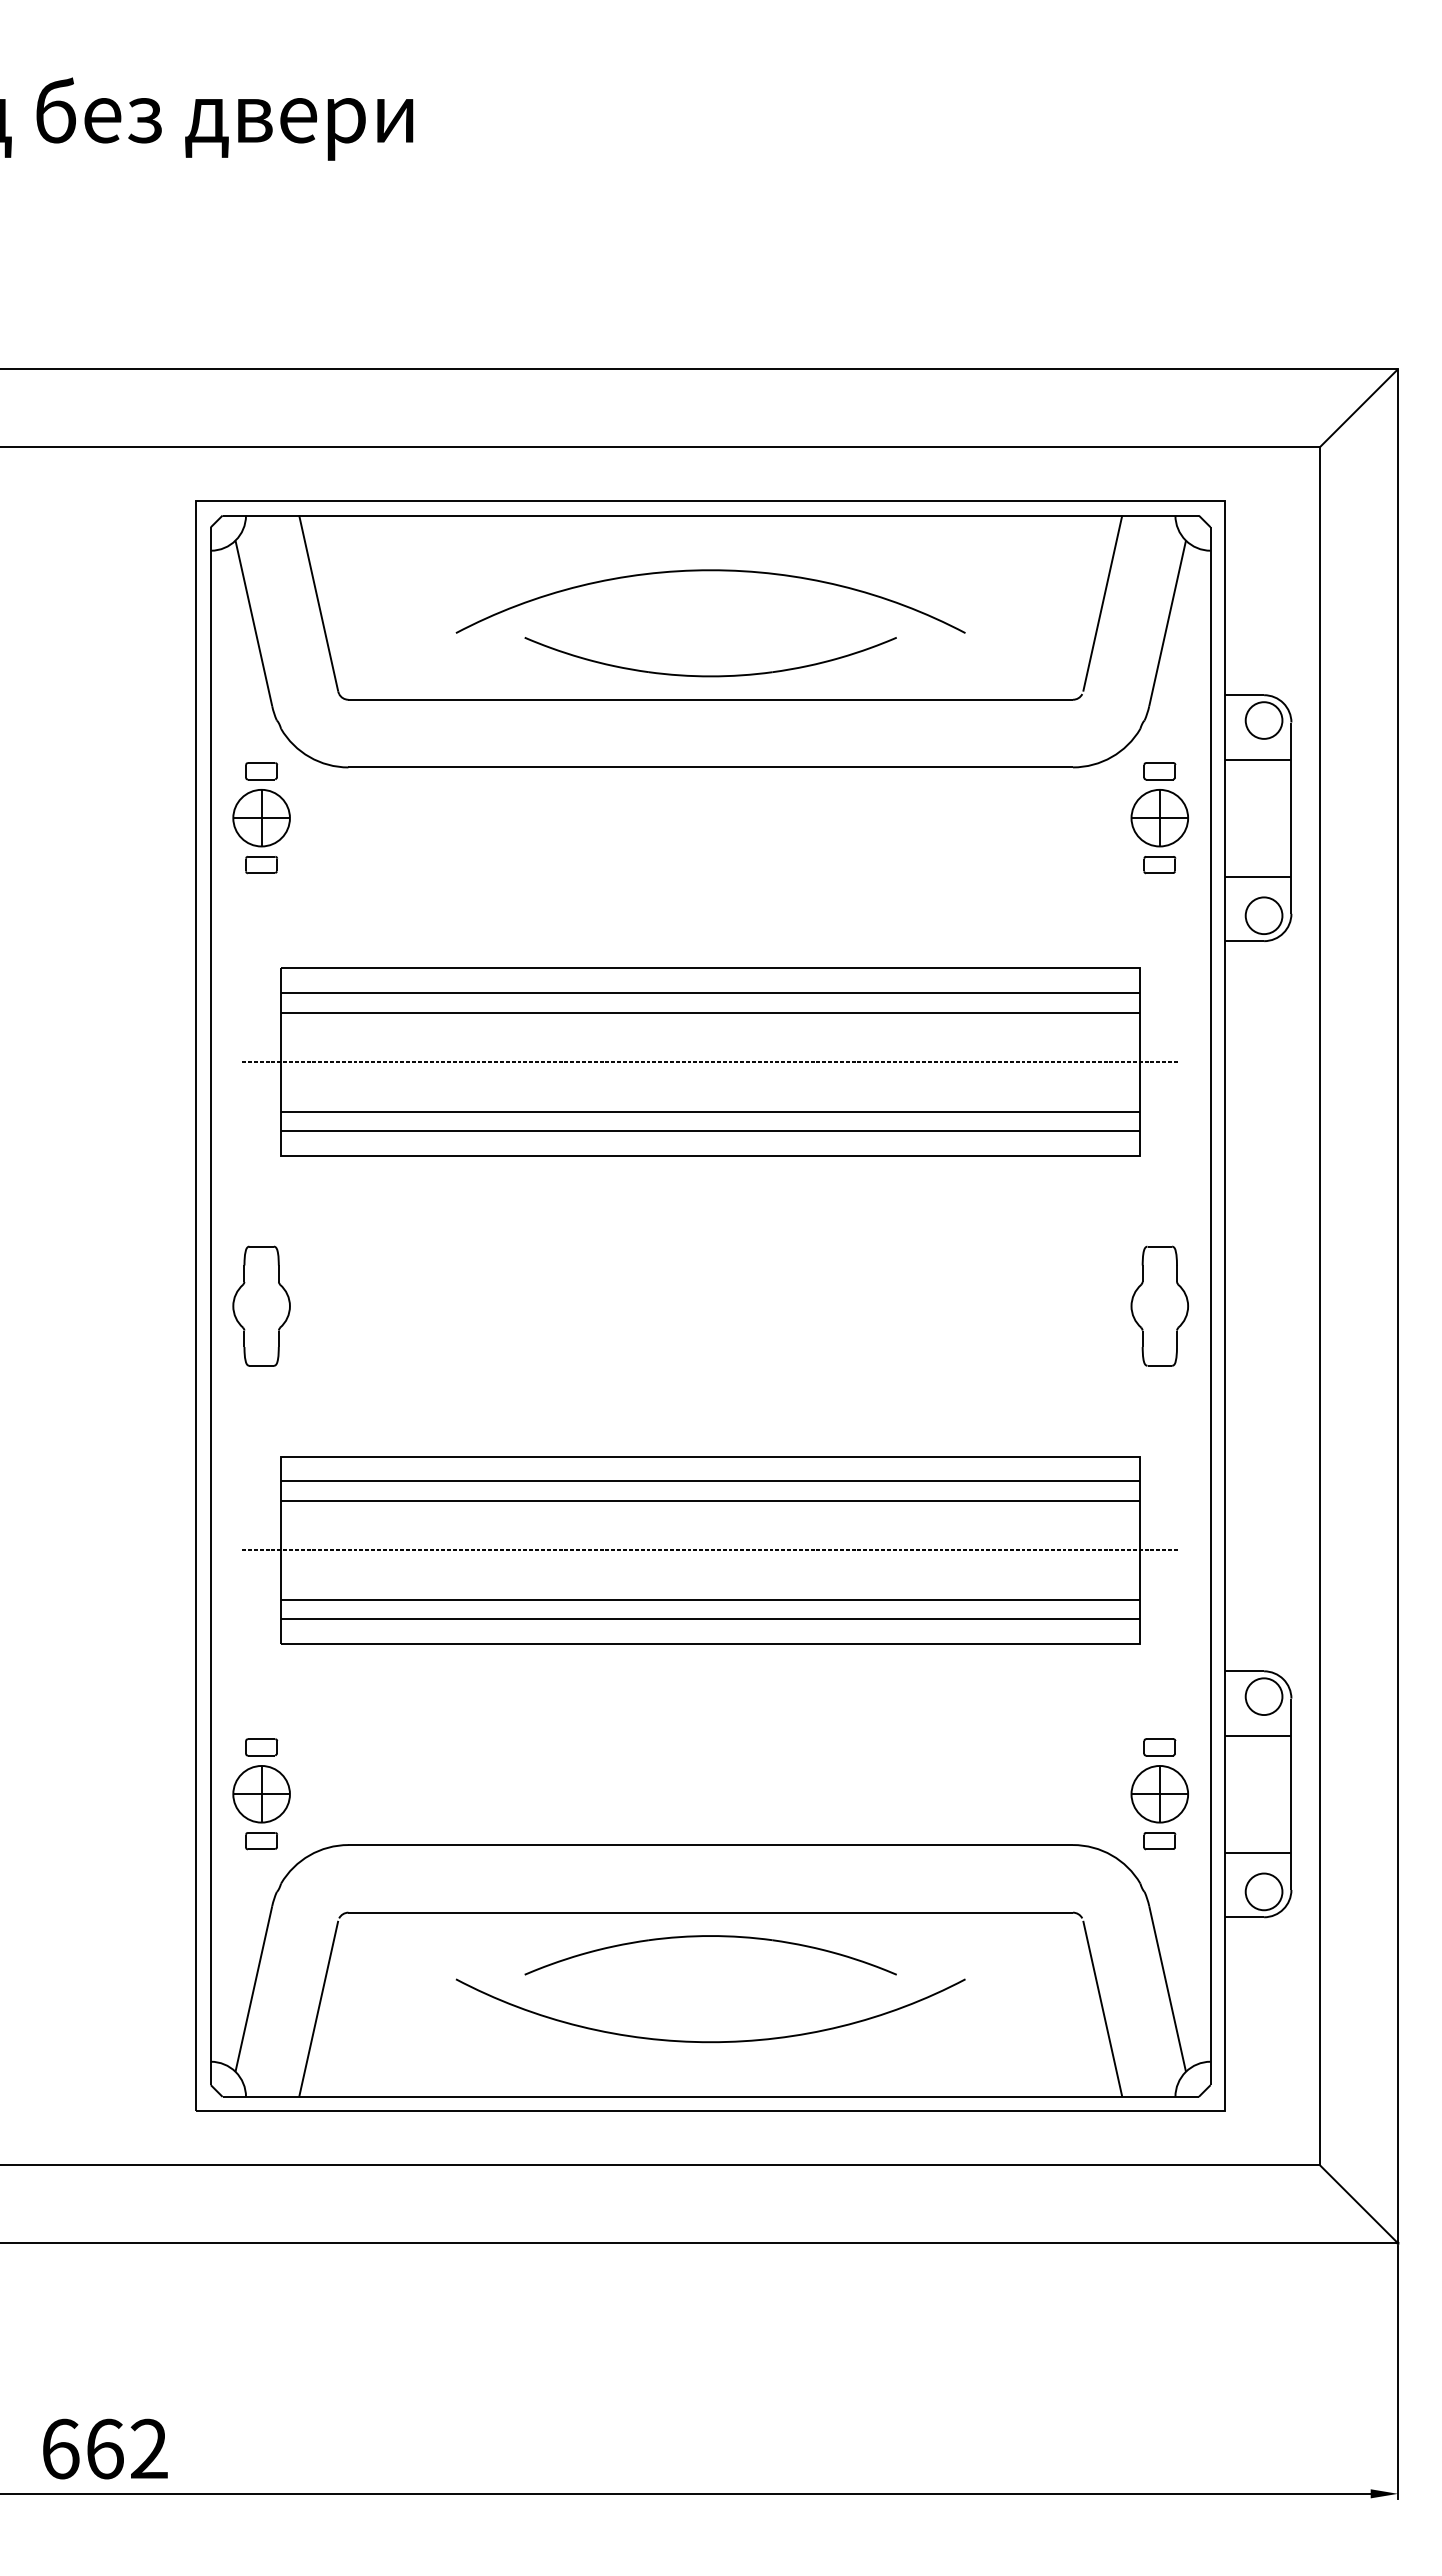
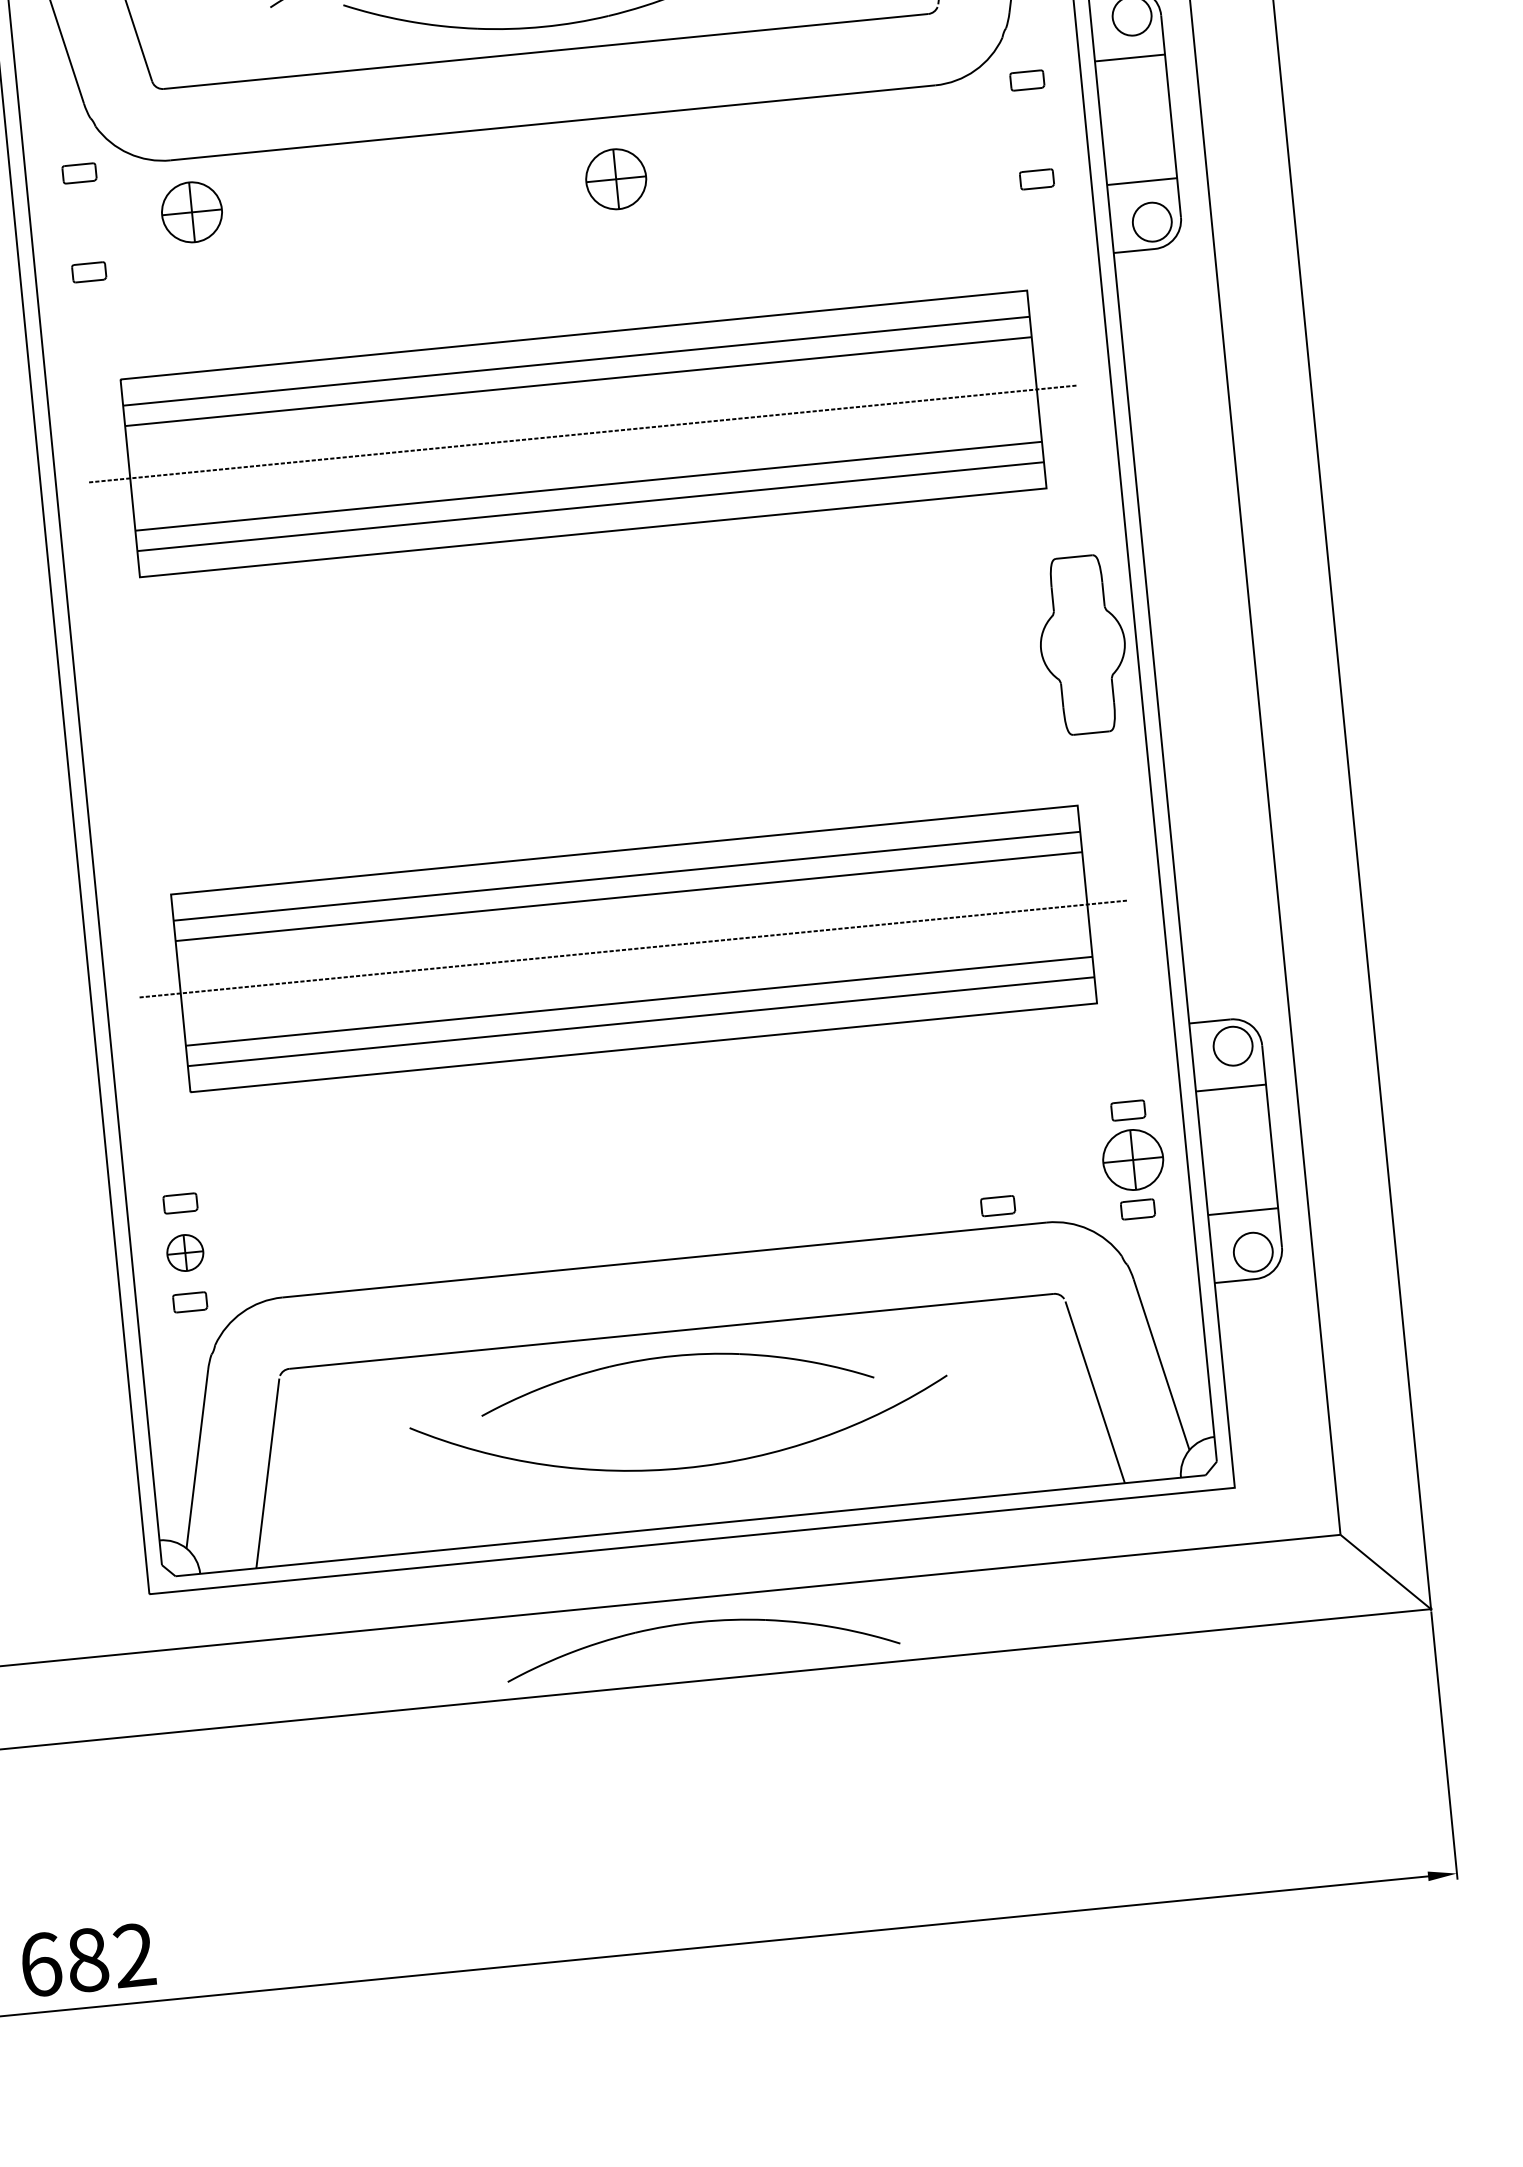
part: (261, 818) -> (191, 212), moved
part: (1159, 818) -> (615, 179), moved
part: (261, 1305) -> (134, 737), removed
part: (1159, 1305) -> (1082, 644), size x1.4
part: (261, 1794) -> (185, 1253), size x0.6
part: (1028, 1825) -> (997, 1206), added
part: (710, 2188) -> (699, 1622), added
text: (104, 2448) -> (87, 1959), 662 -> 682

